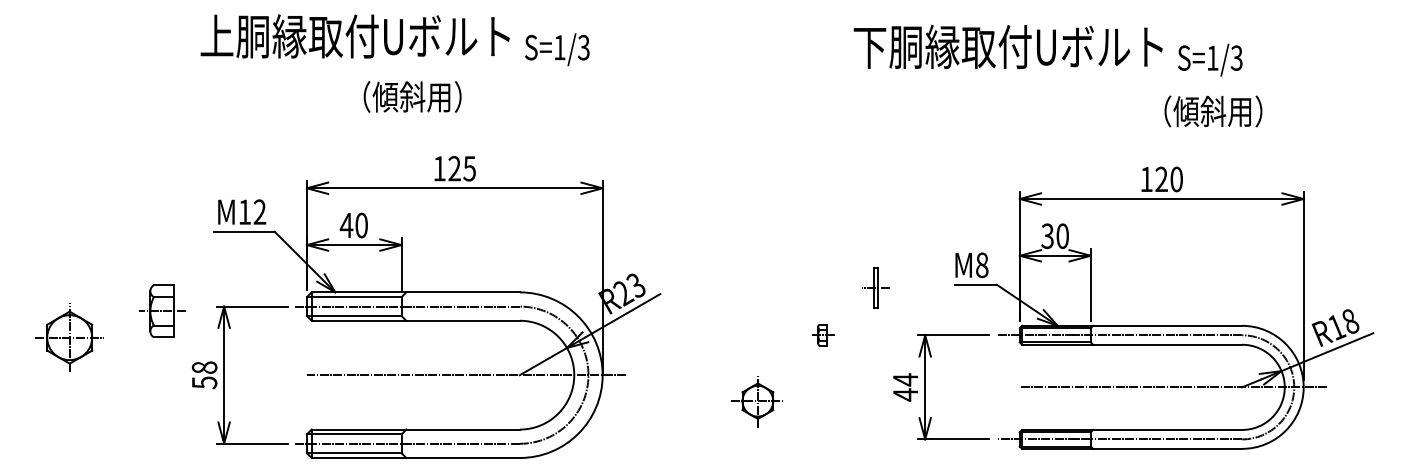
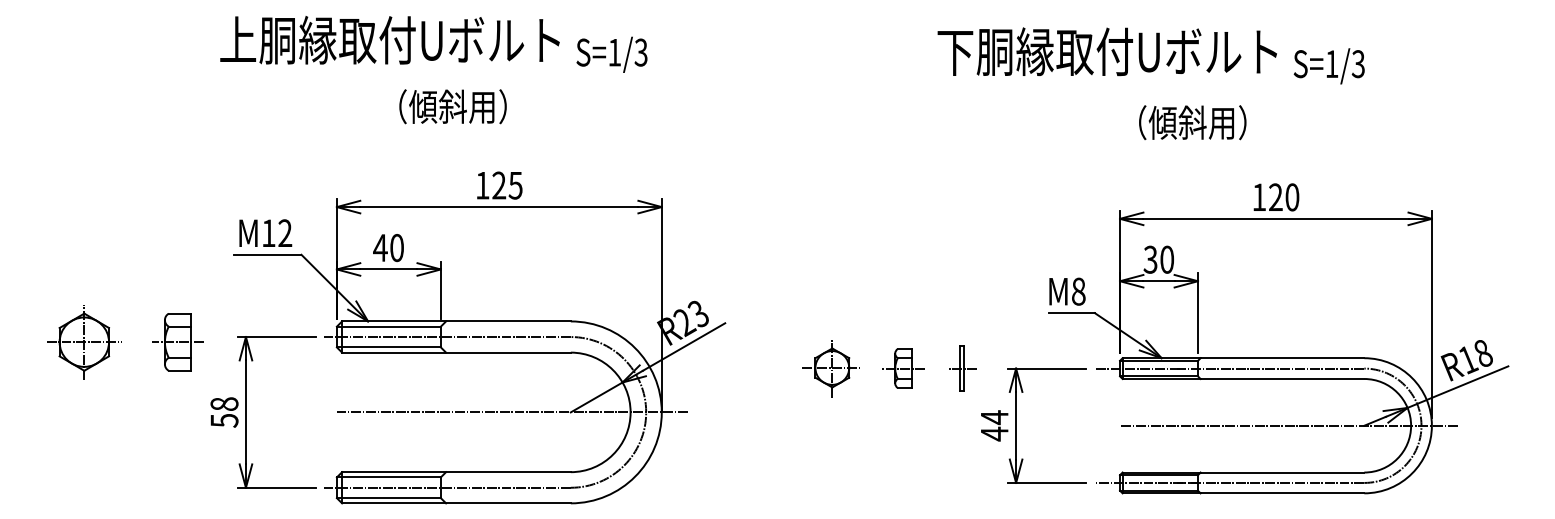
text: (1213, 111) -> (1192, 122), moved
part: (876, 287) -> (962, 368), moved
part: (822, 335) -> (903, 368), size x1.67
part: (69, 337) -> (84, 342), moved
part: (756, 401) -> (830, 368), moved

